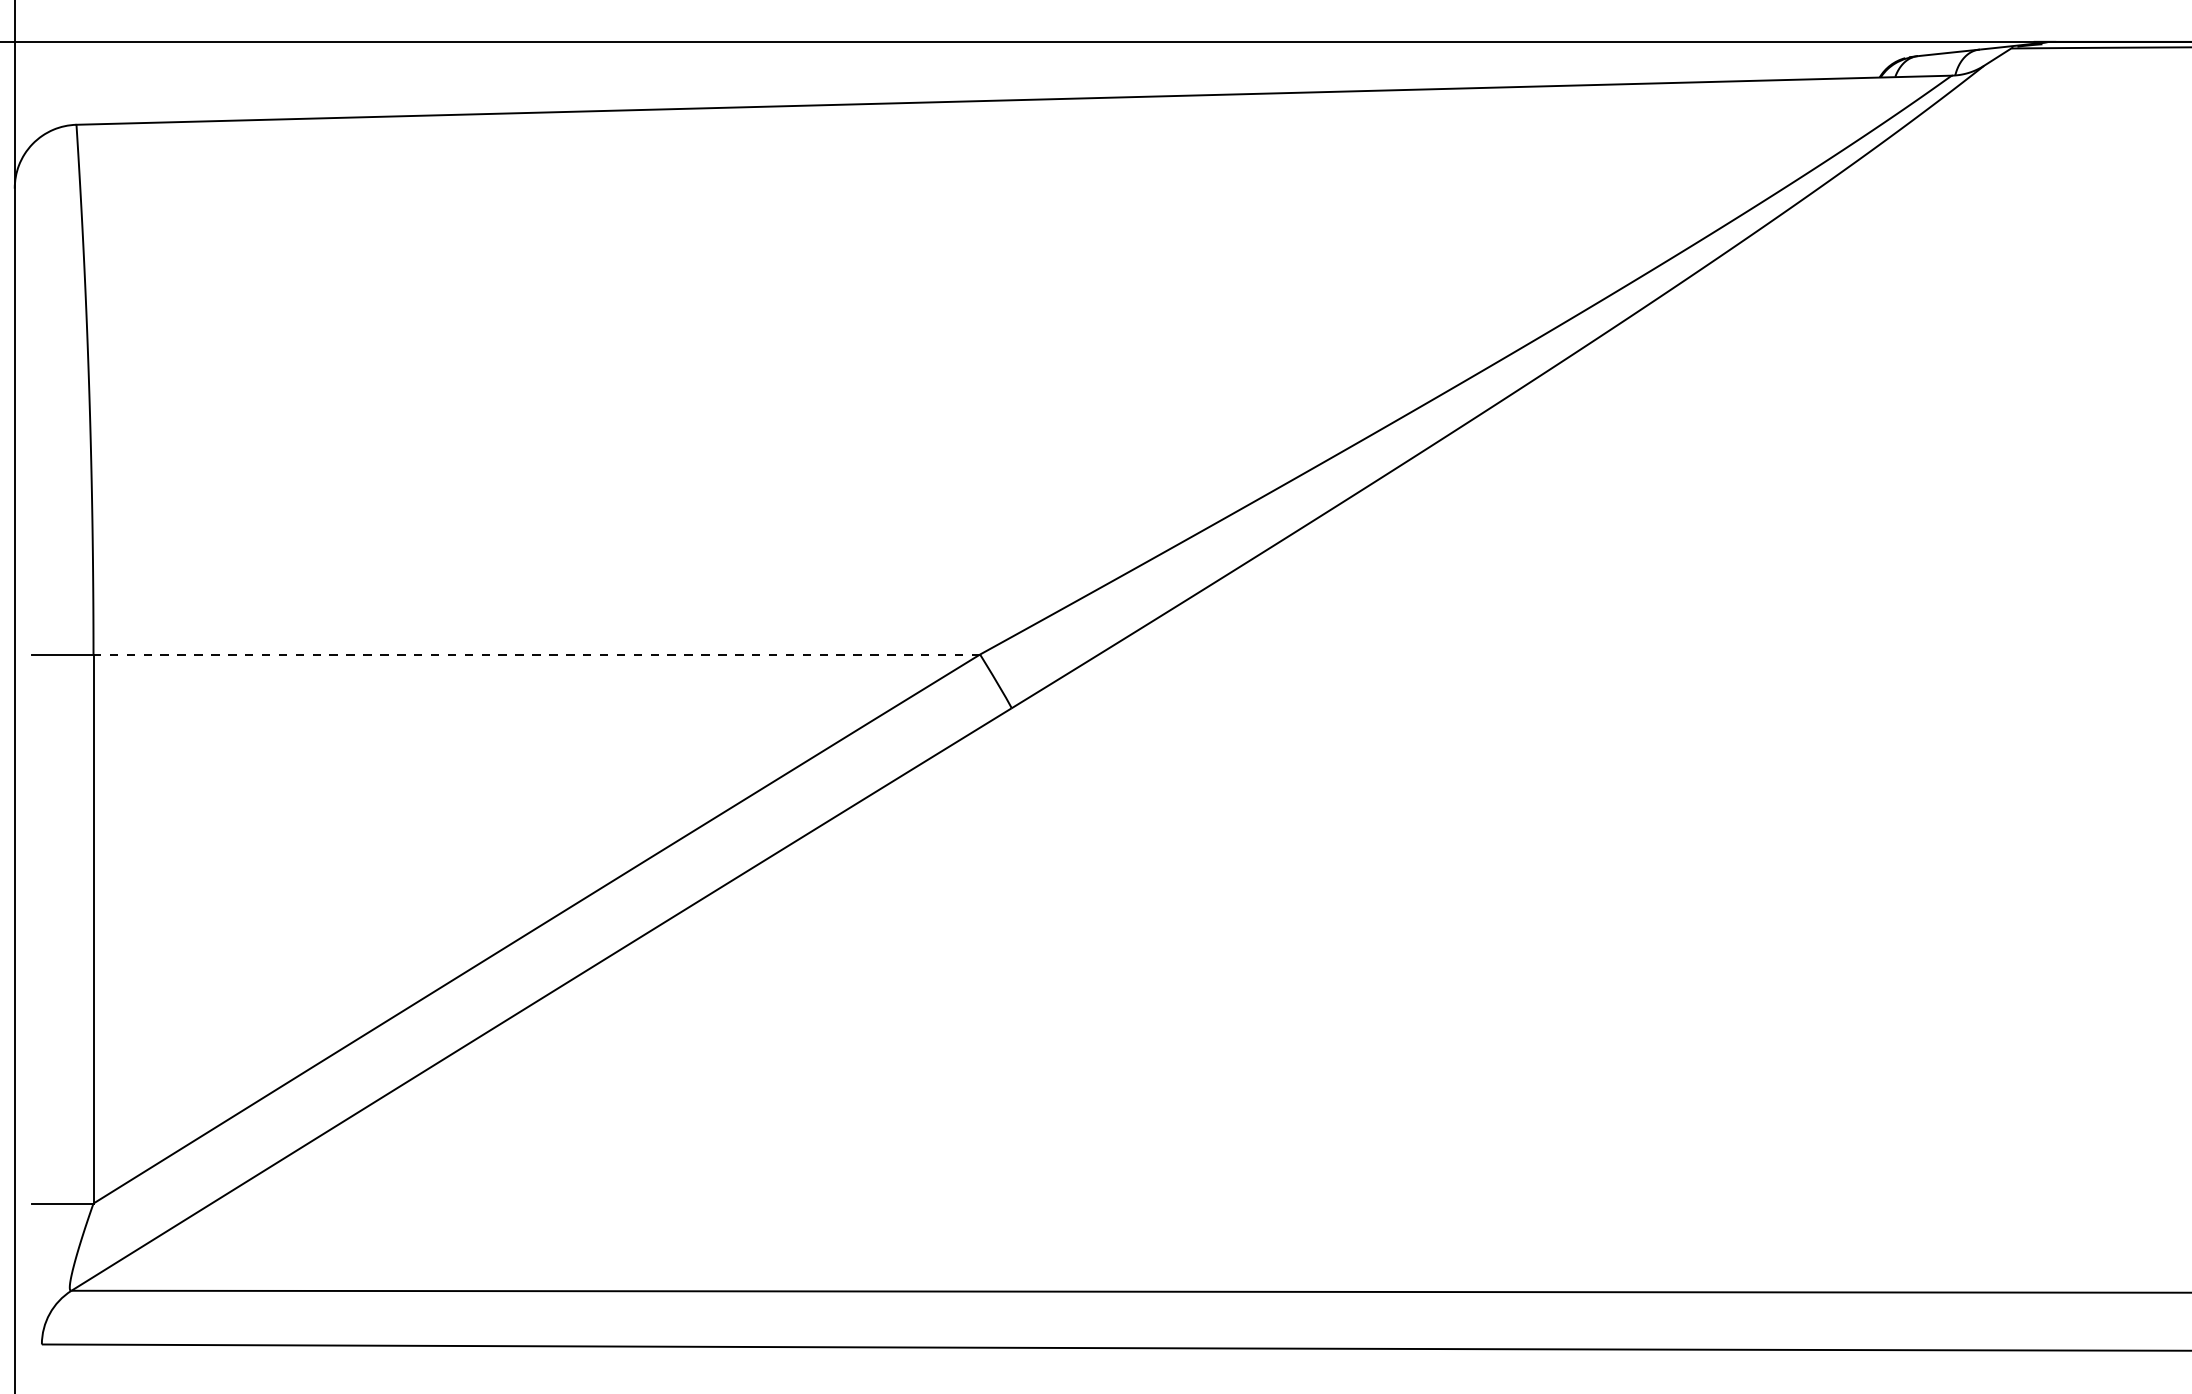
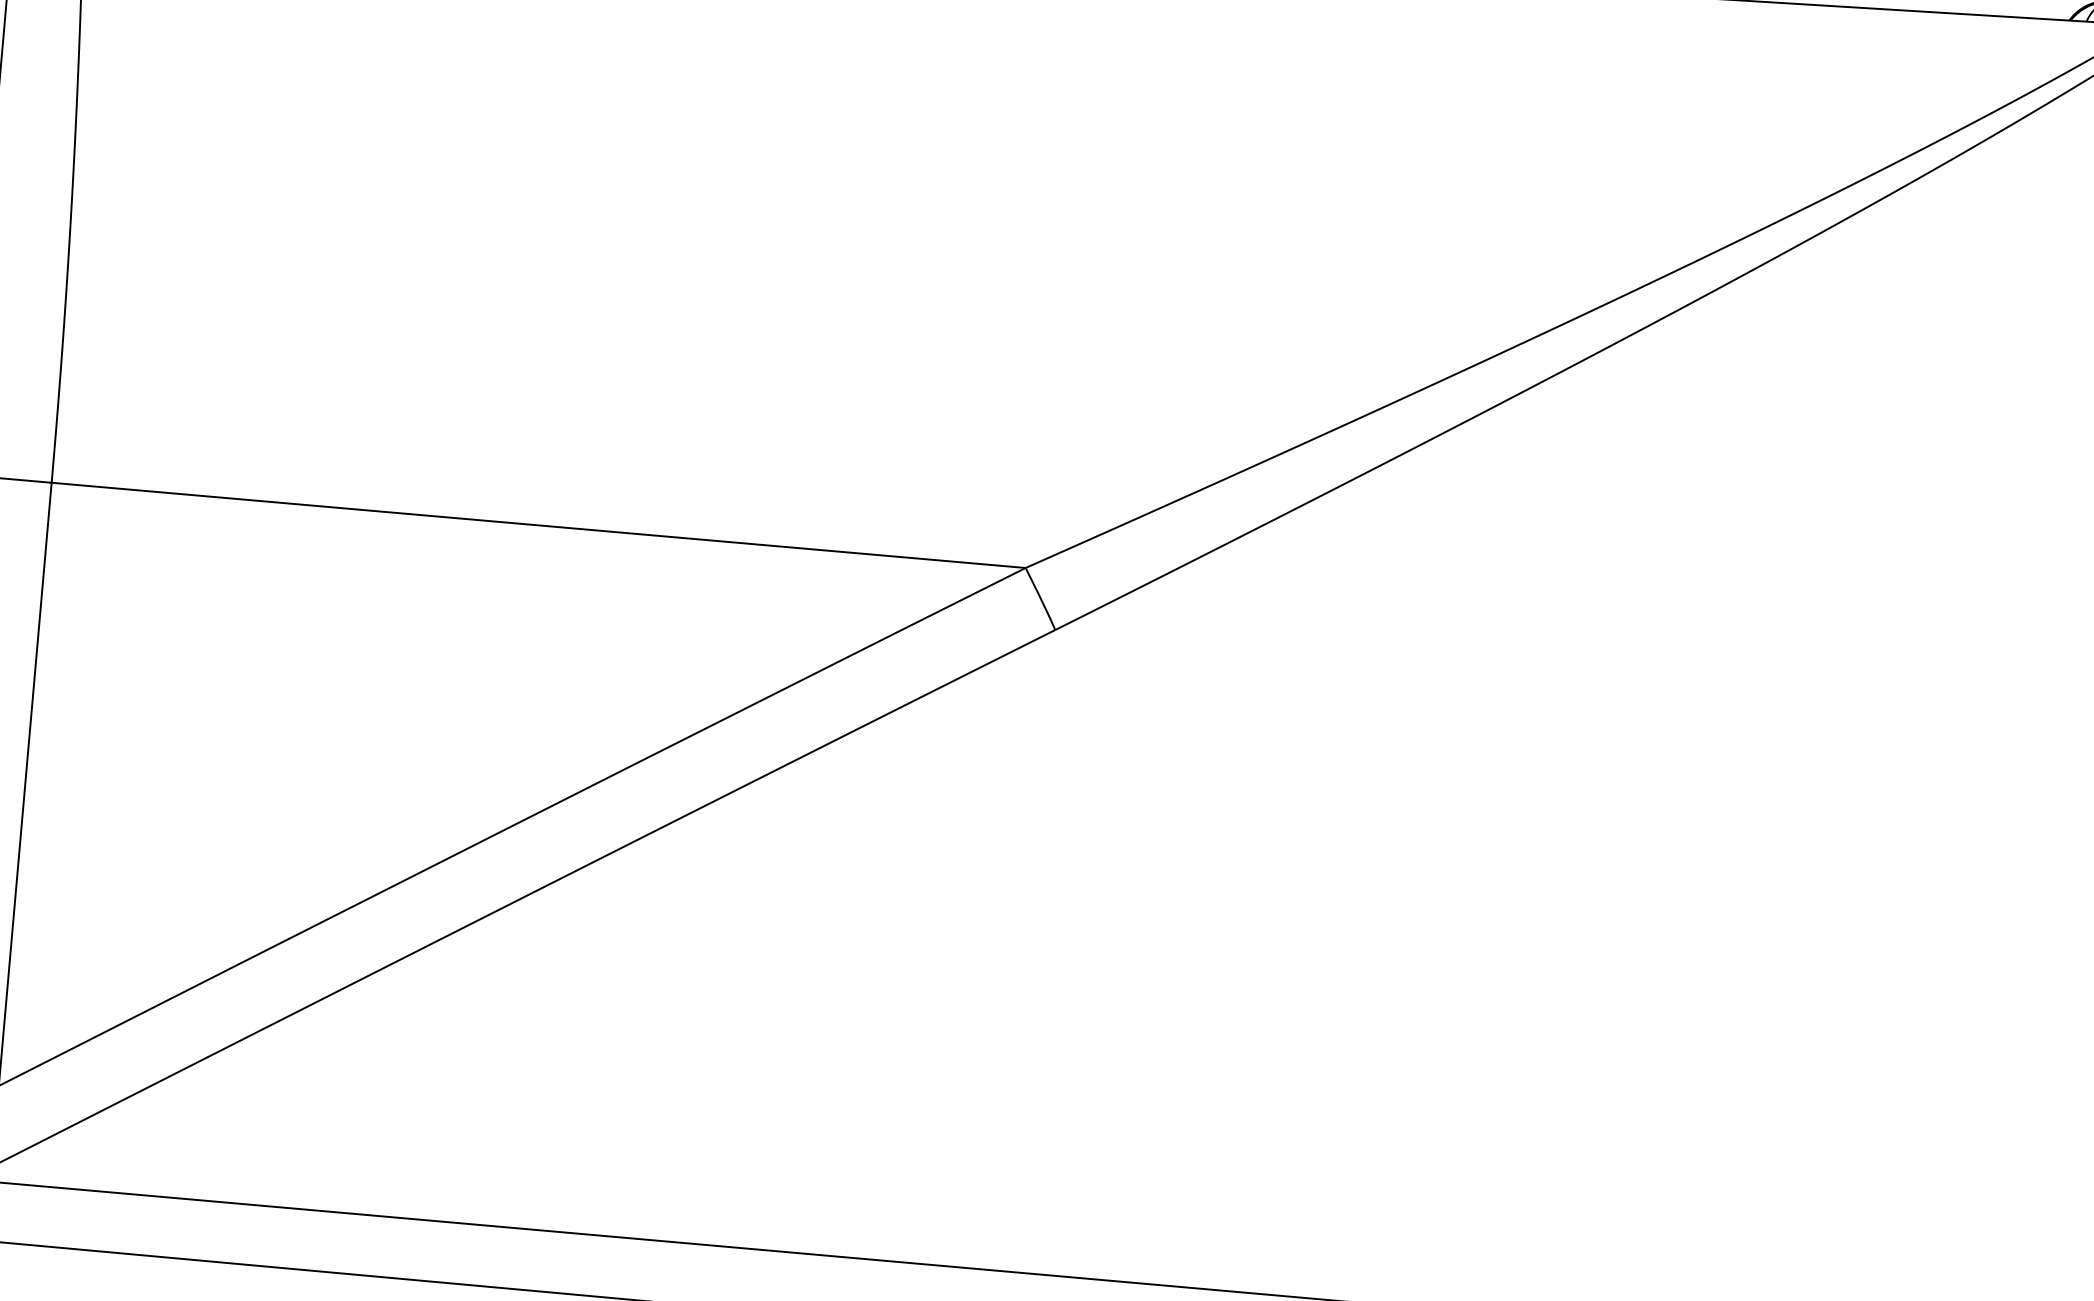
line: (536, 654) -> (538, 525), dashed -> solid

